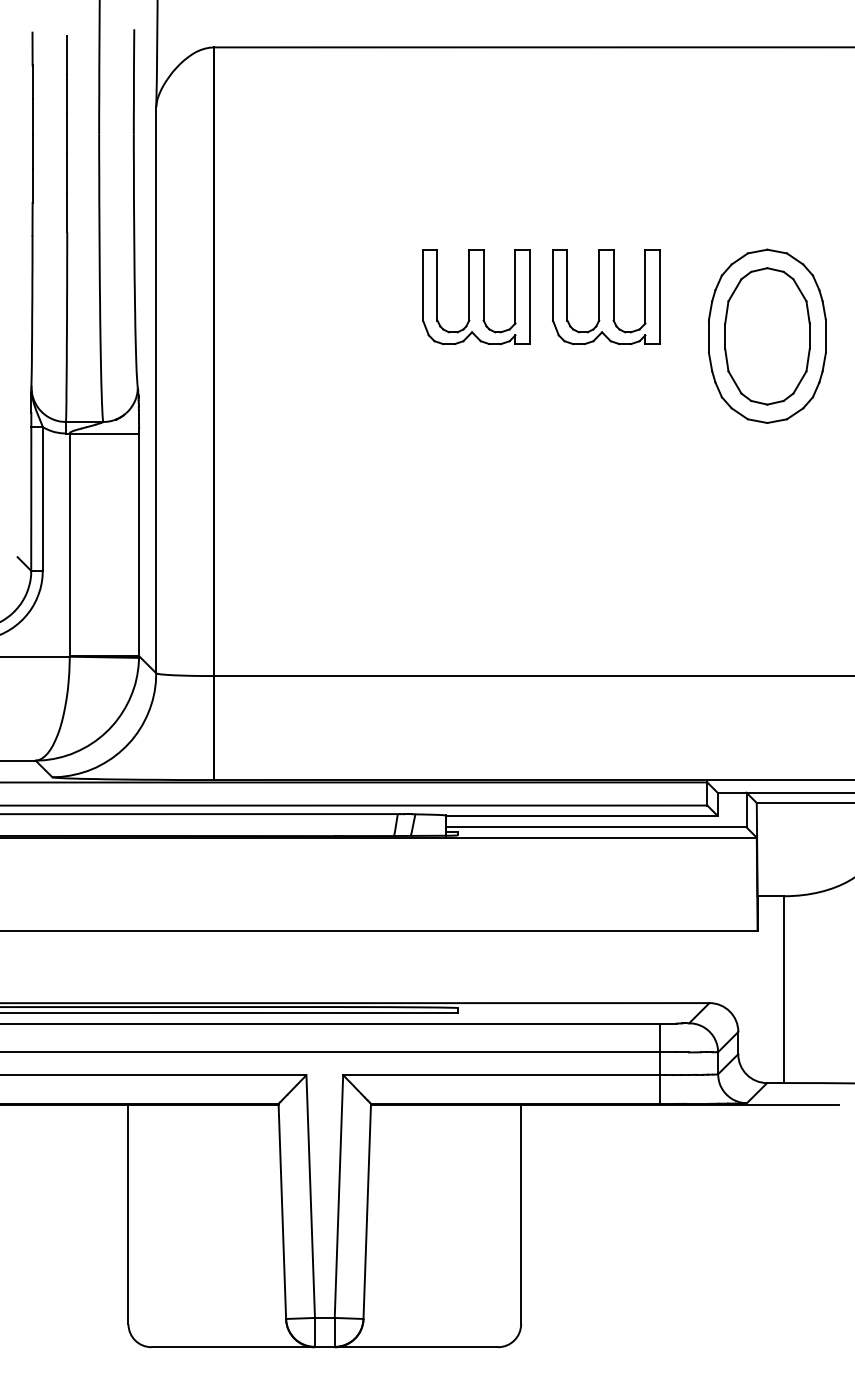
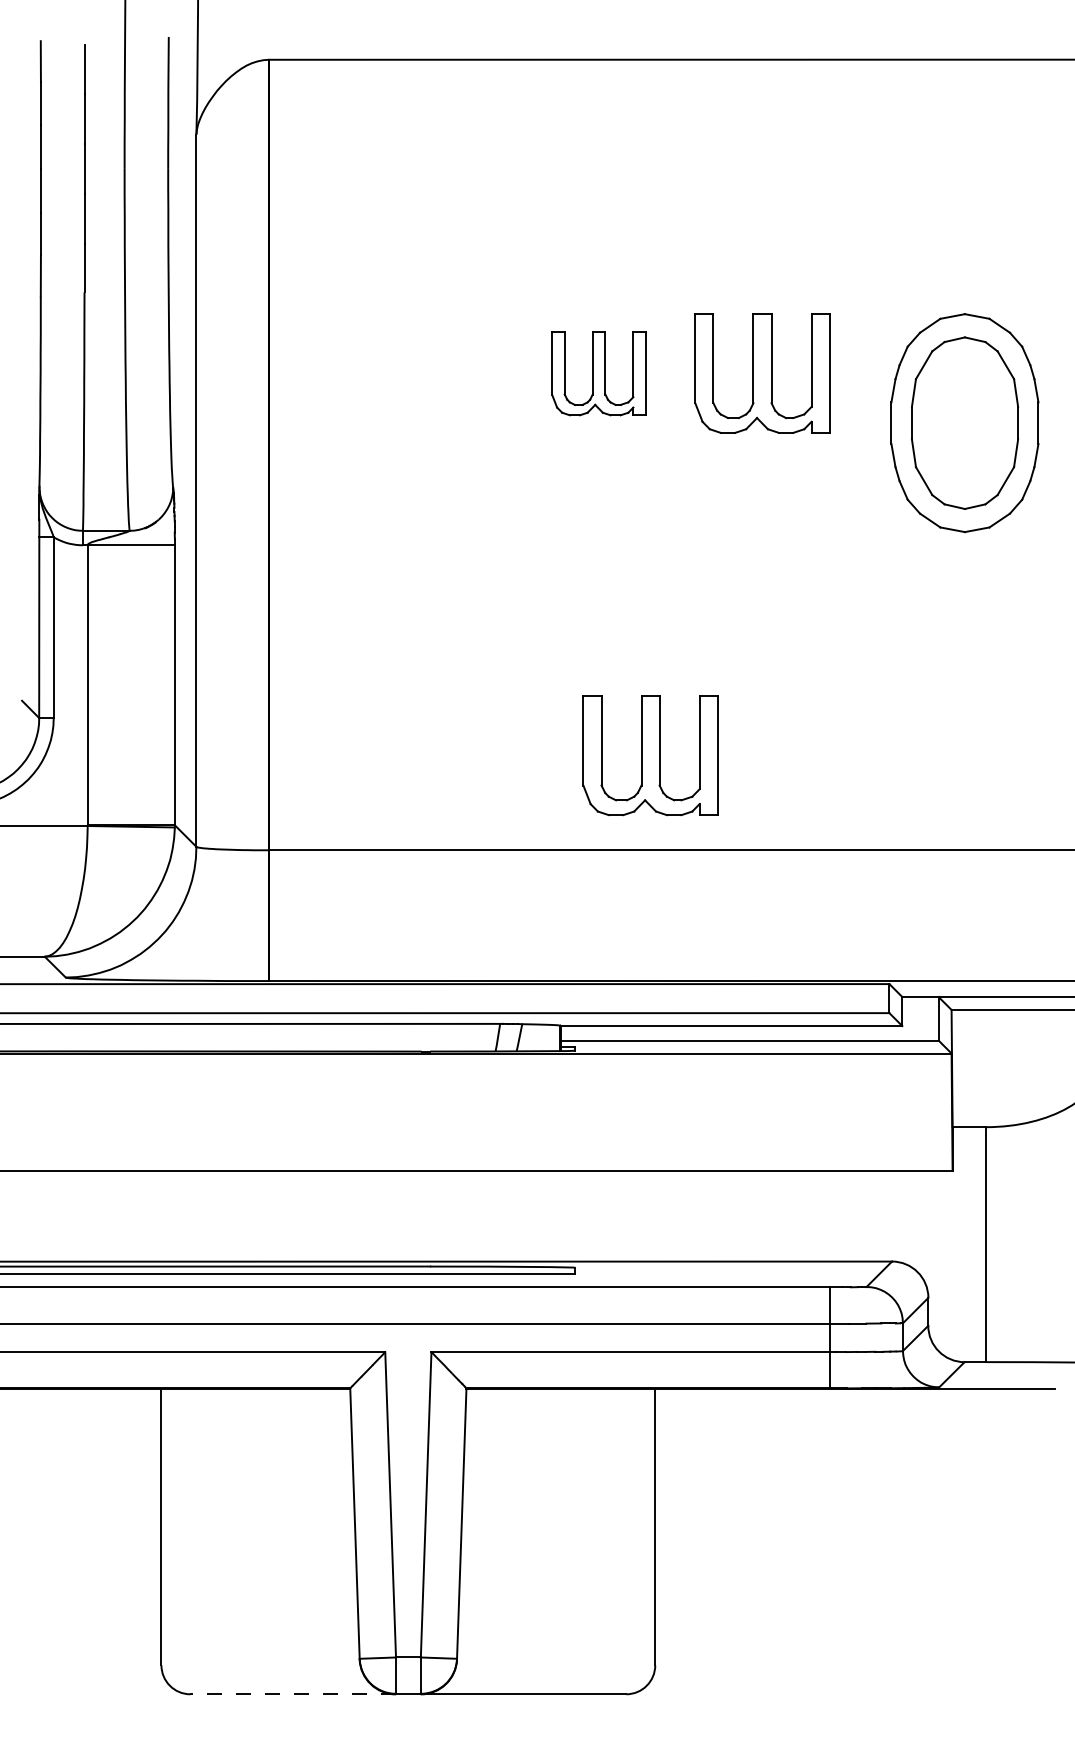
part: (476, 297) -> (599, 374), size x0.7
part: (517, 601) -> (650, 756), added
line: (233, 1347) -> (293, 1694), solid -> dashed

